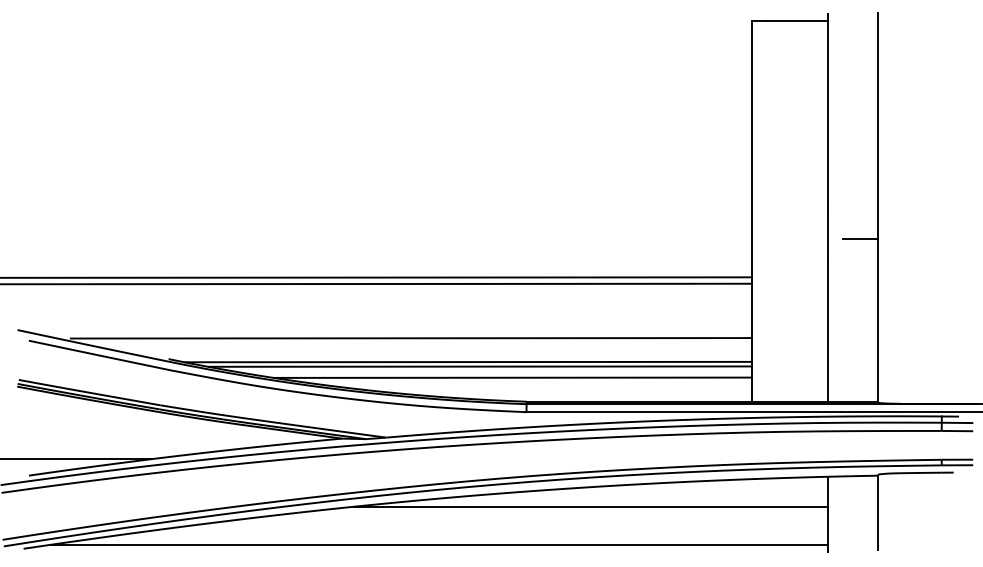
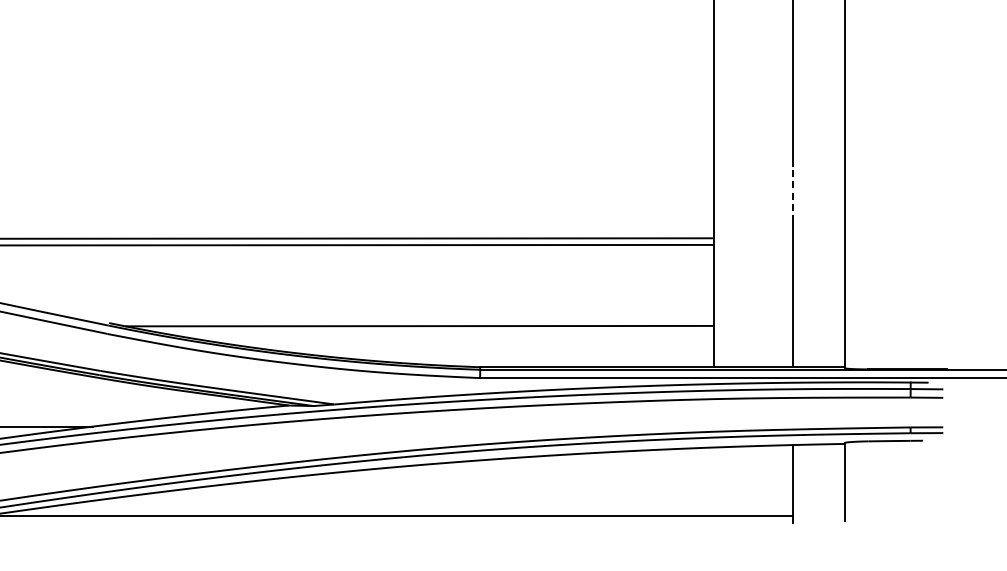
line: (827, 234) -> (792, 193), solid -> dashed
line: (860, 238) -> (826, 198), removed
line: (410, 338) -> (359, 301), removed
line: (479, 366) -> (431, 330), removed
line: (512, 377) -> (465, 342), removed
line: (590, 507) -> (546, 476), removed

